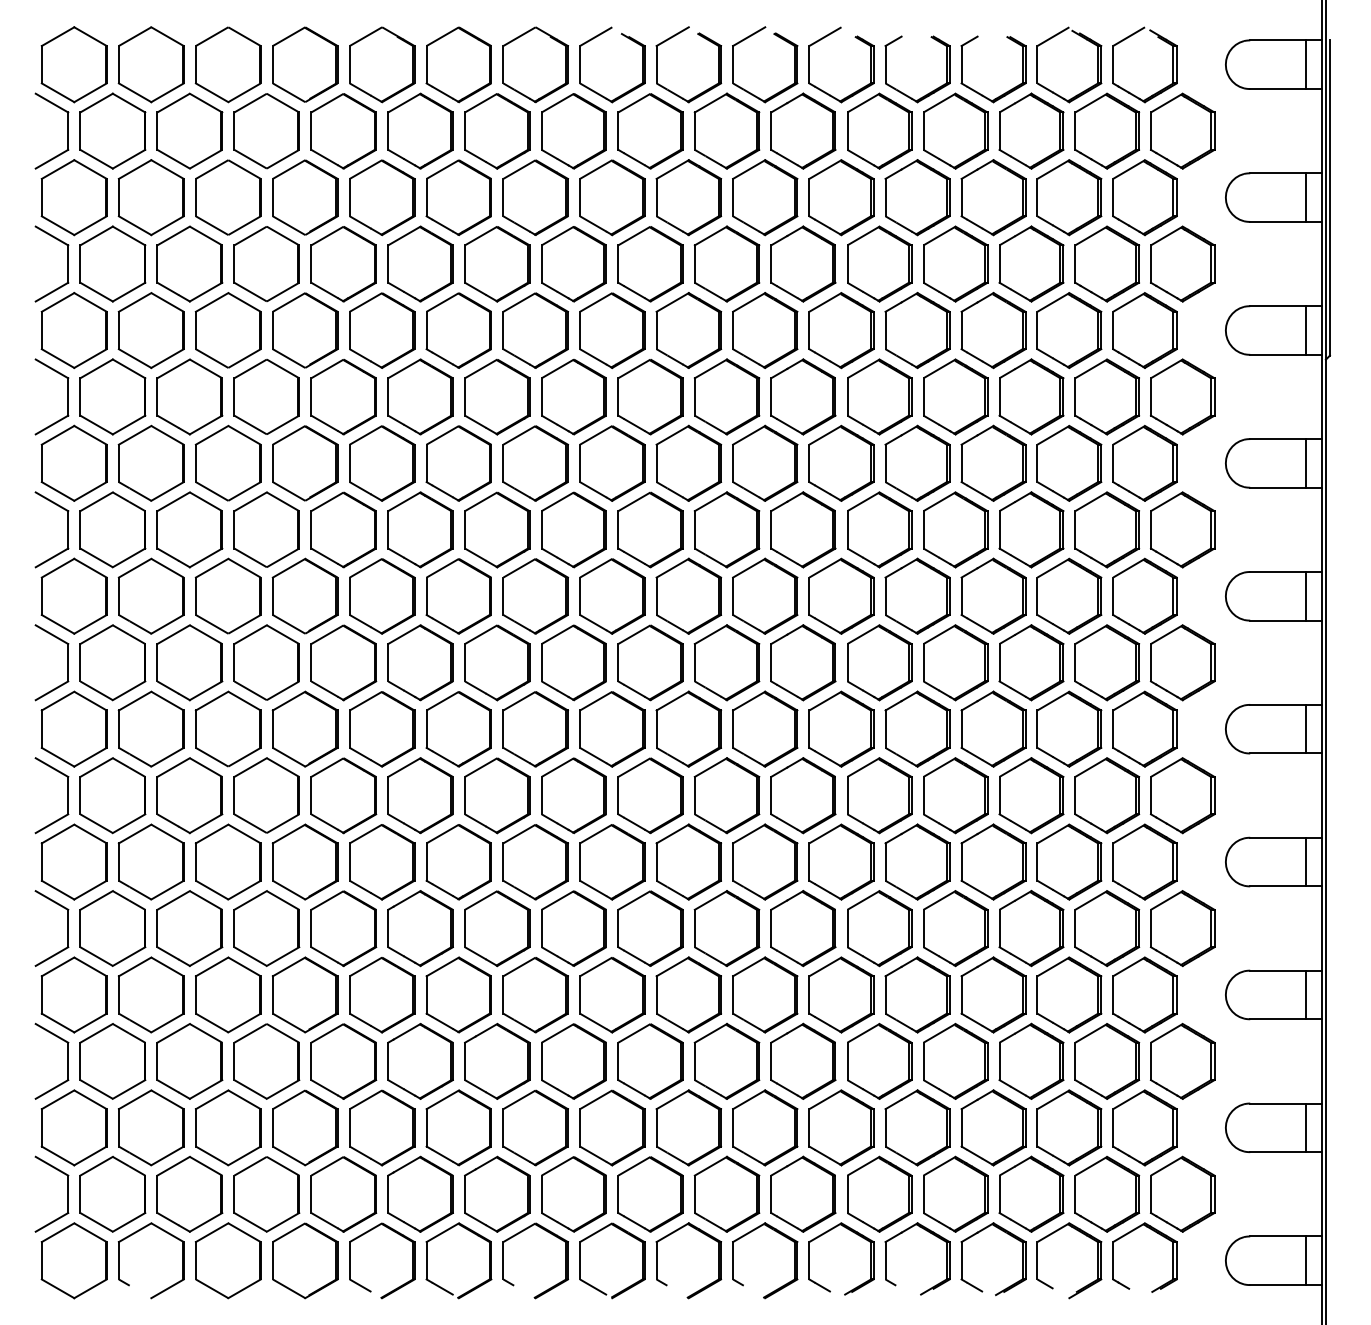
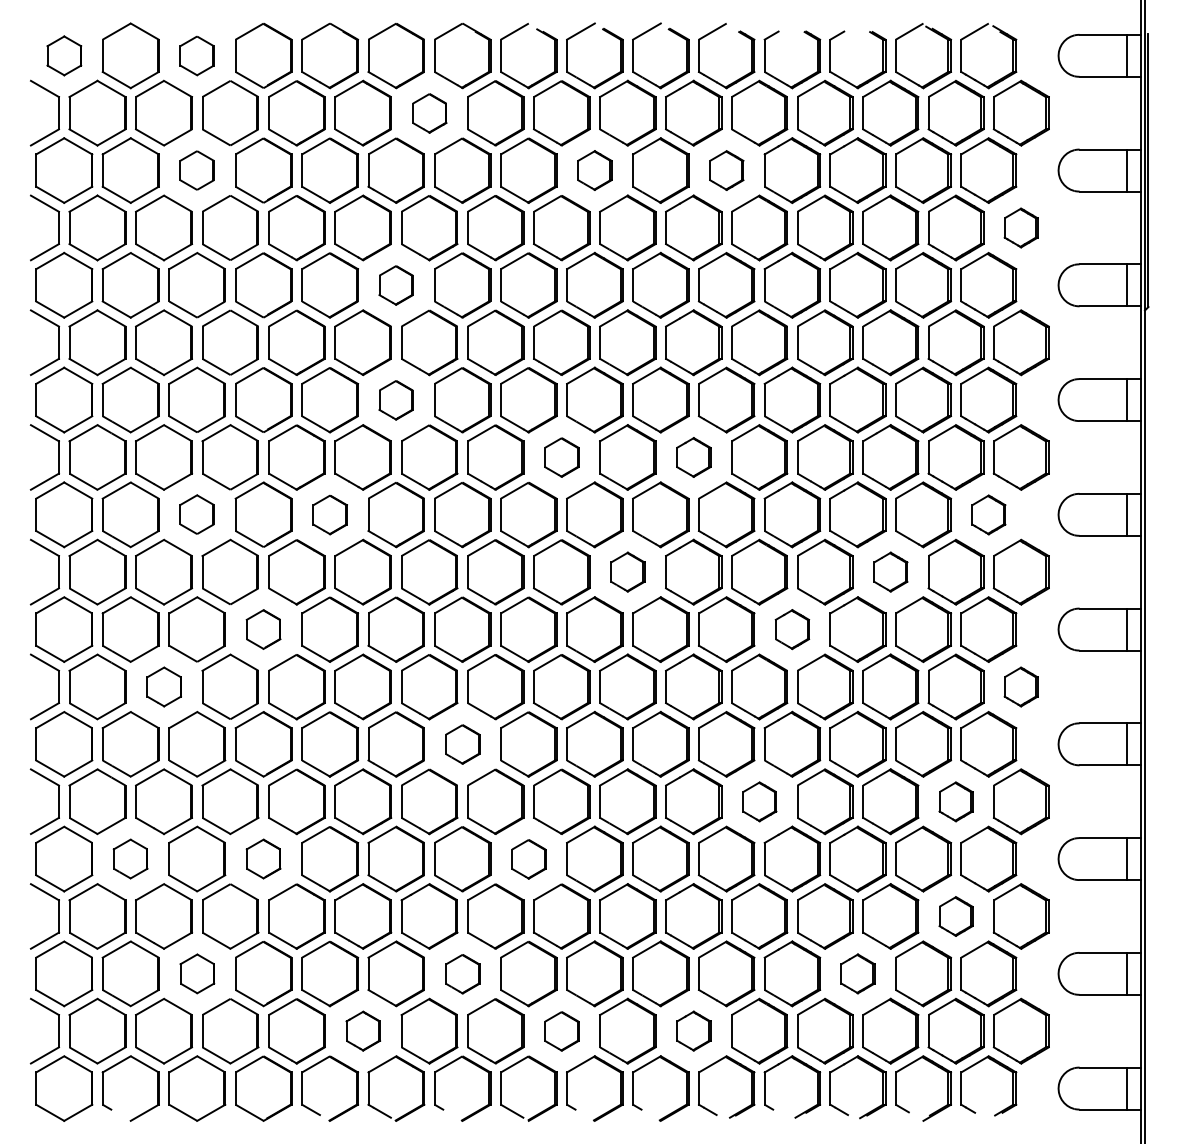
part: (74, 64) -> (64, 55), size x0.6
part: (227, 64) -> (196, 55), size x0.6
part: (497, 131) -> (429, 113), size x0.6
part: (227, 197) -> (196, 170), size x0.6
part: (688, 197) -> (594, 170), size x0.6
part: (841, 197) -> (726, 170), size x0.6
part: (1181, 263) -> (1020, 227), size x0.6
part: (457, 330) -> (395, 285), size x0.6
part: (457, 463) -> (395, 400), size x0.6
part: (650, 529) -> (561, 457), size x0.6
part: (803, 529) -> (693, 457), size x0.6
part: (227, 595) -> (196, 514), size x0.6
part: (382, 595) -> (330, 514), size x0.6
part: (1144, 595) -> (988, 514), size x0.6
part: (726, 661) -> (627, 571), size x0.6
part: (1031, 661) -> (890, 571), size x0.6
part: (305, 729) -> (263, 629), size x0.6
part: (917, 729) -> (792, 629), size x0.6
part: (190, 795) -> (164, 686), size x0.6
part: (1181, 795) -> (1020, 686), size x0.6
part: (535, 862) -> (462, 744), size x0.6
part: (879, 928) -> (759, 801), size x0.6
part: (1106, 928) -> (955, 801), size x0.6
part: (151, 994) -> (130, 858), size x0.6
part: (305, 994) -> (263, 858), size x0.6
part: (611, 995) -> (528, 859), size x0.6
part: (1106, 1061) -> (955, 916), size x0.6
part: (228, 1127) -> (197, 973), size x0.6
part: (992, 1127) -> (857, 973), size x0.6
part: (535, 1128) -> (462, 974), size x0.6
part: (420, 1193) -> (363, 1030), size x0.6
part: (803, 1193) -> (693, 1030), size x0.6
part: (650, 1194) -> (561, 1031), size x0.6

